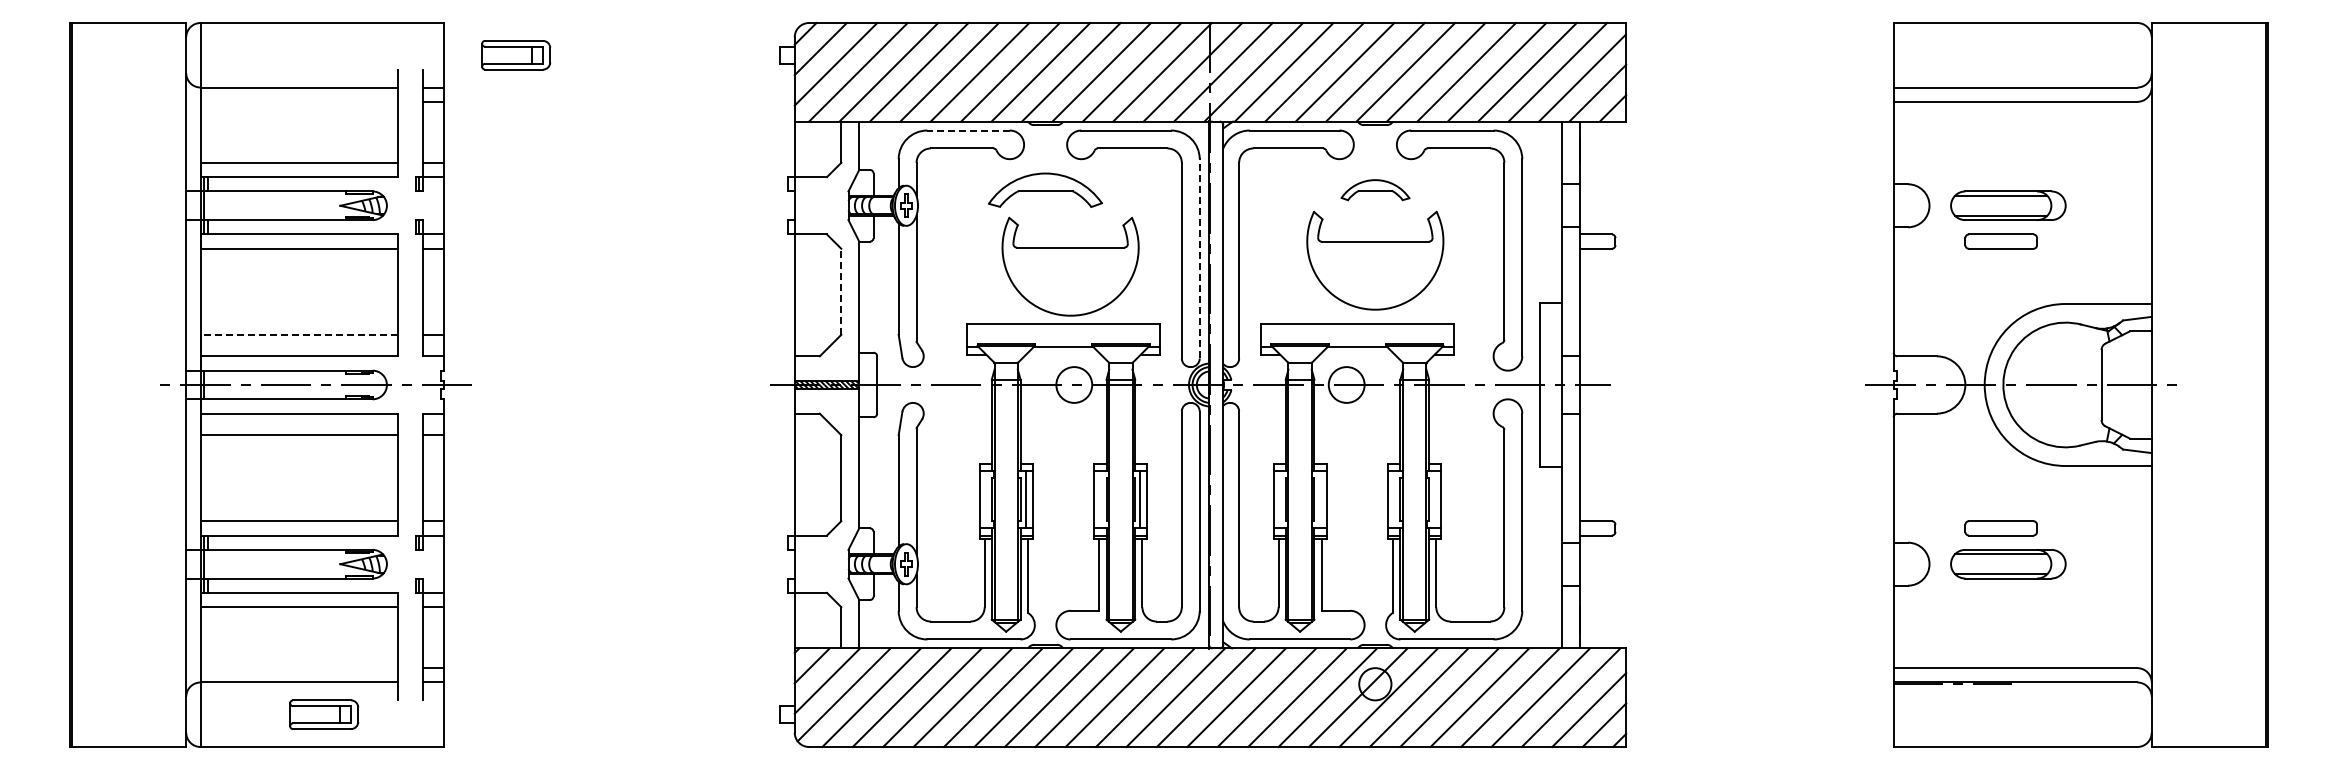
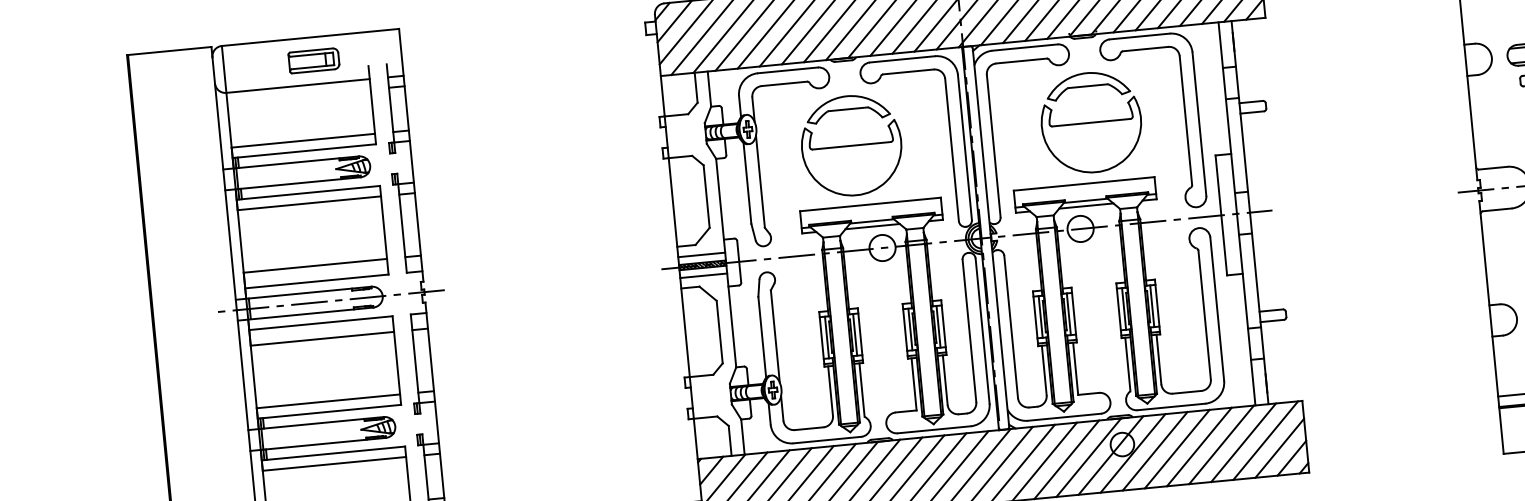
part: (516, 55) -> (314, 60), moved
line: (968, 130) -> (787, 70), dashed -> solid
part: (1375, 189) -> (1087, 84), size x1.67
line: (1199, 258) -> (964, 147), dashed -> solid
part: (1070, 266) -> (852, 159), moved
line: (841, 291) -> (706, 196), dashed -> solid
line: (299, 334) -> (315, 265), dashed -> solid
line: (1063, 354) -> (872, 226), added
line: (1357, 354) -> (1086, 206), added
line: (826, 370) -> (701, 254), added
line: (826, 399) -> (703, 275), added
line: (986, 499) -> (826, 337), added
line: (1101, 499) -> (910, 329), added
line: (1280, 499) -> (1040, 316), added
line: (1319, 499) -> (1068, 314), added
line: (1395, 499) -> (1124, 308), added
line: (1434, 499) -> (1152, 306), added

